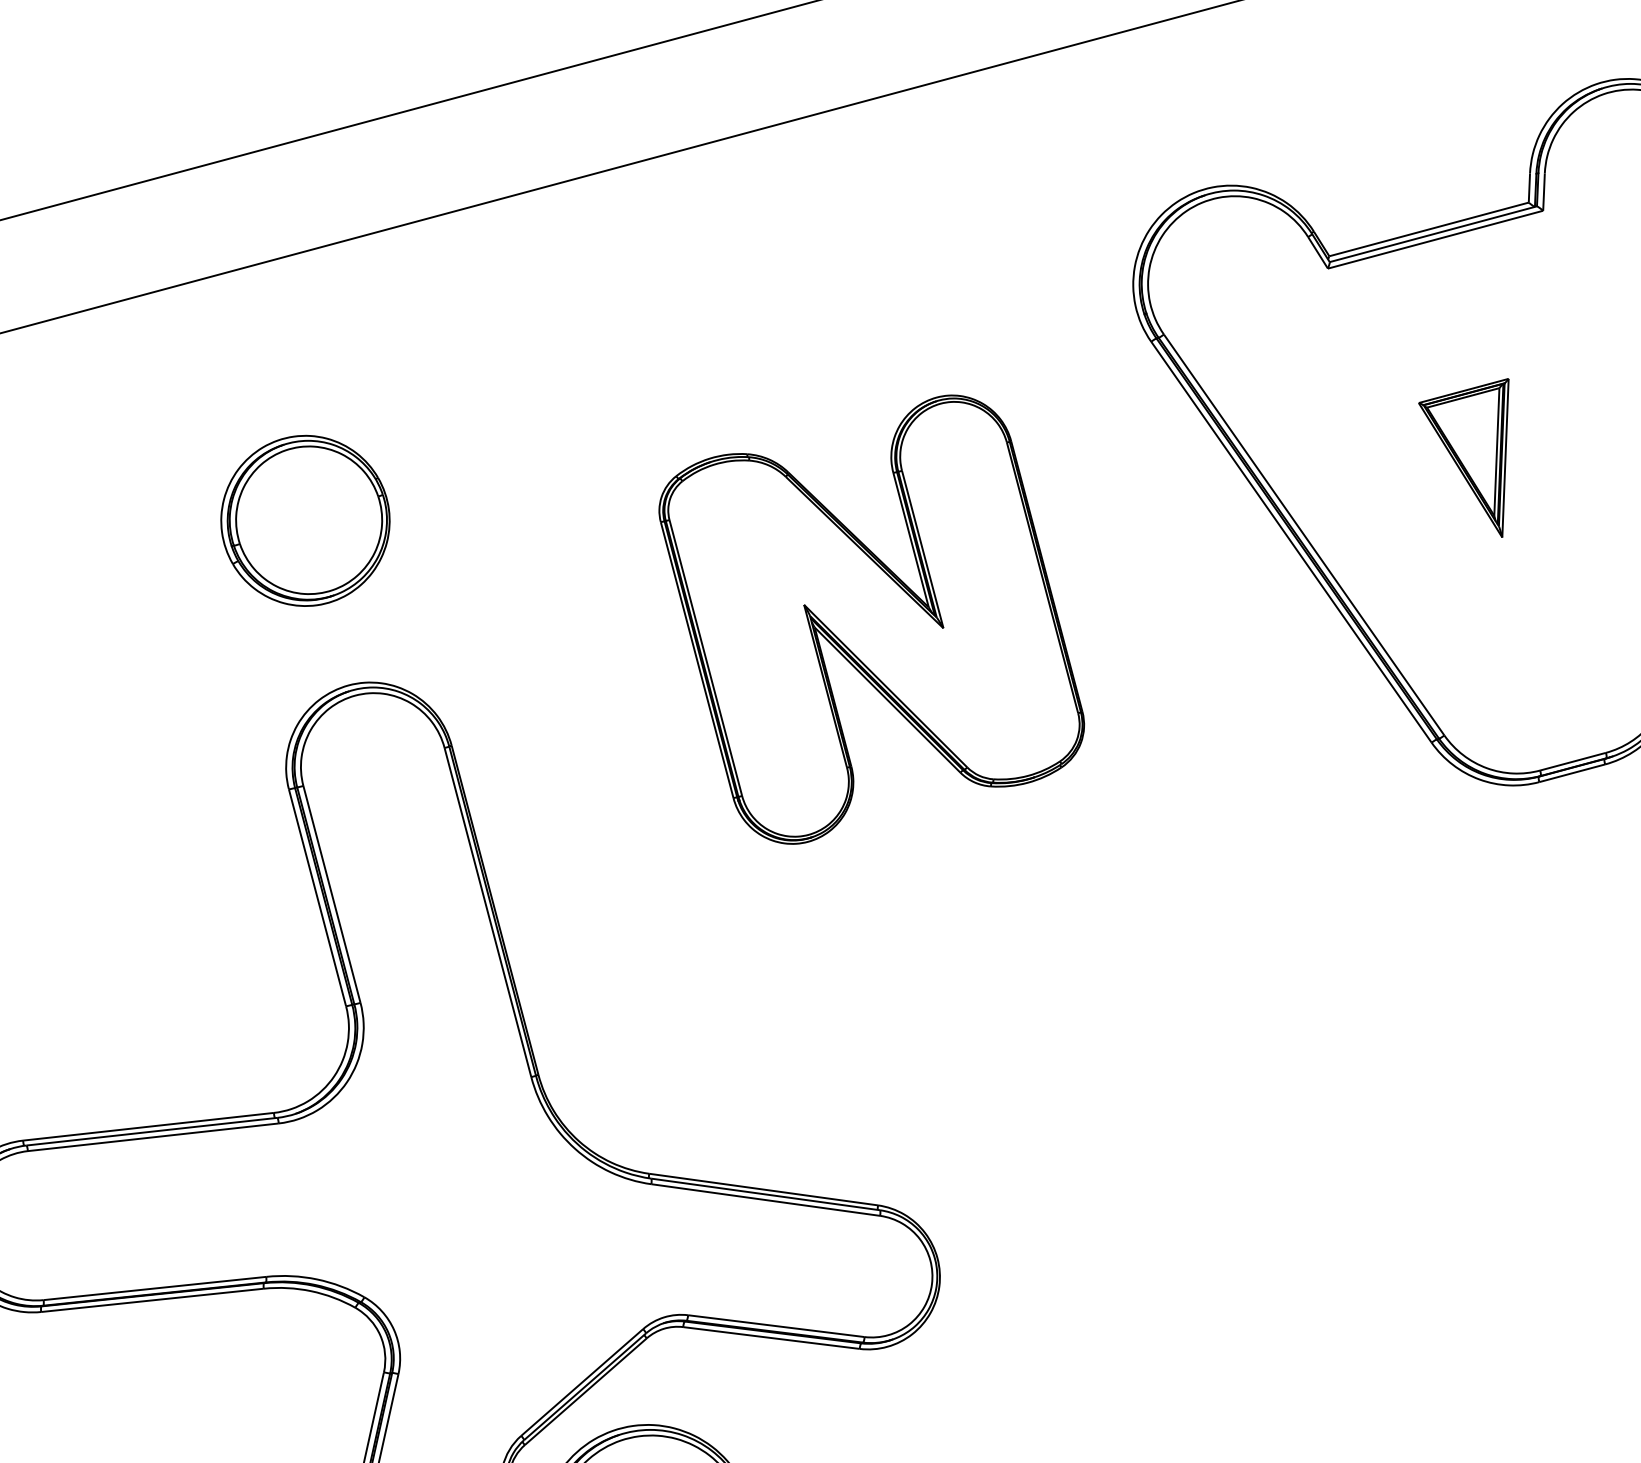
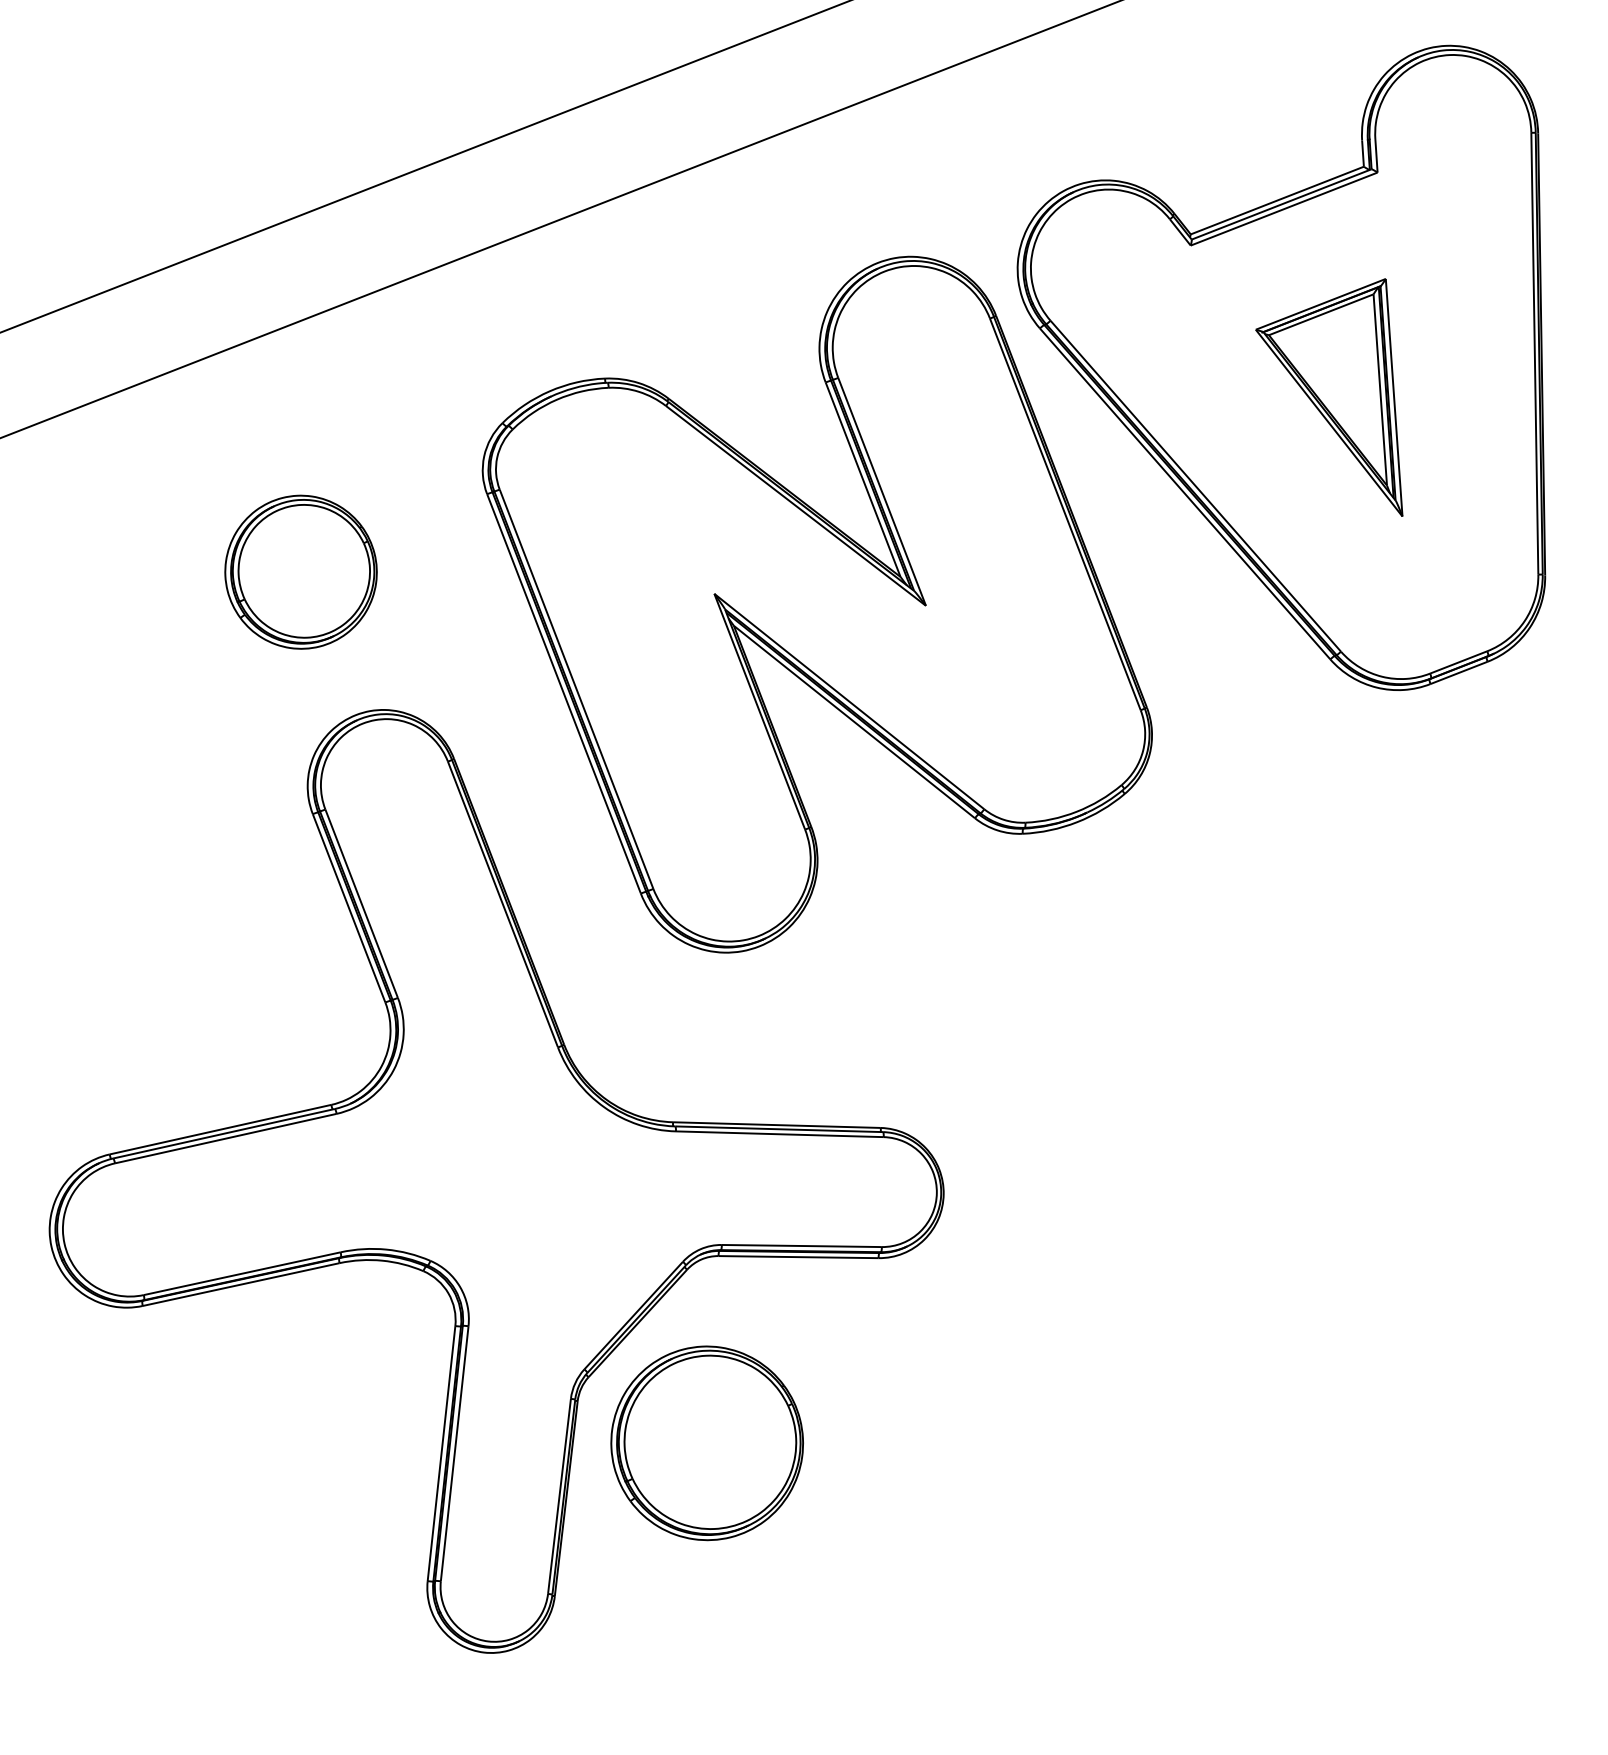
part: (1462, 453) -> (1329, 397), size x1.67
part: (870, 619) -> (816, 604), size x1.67

